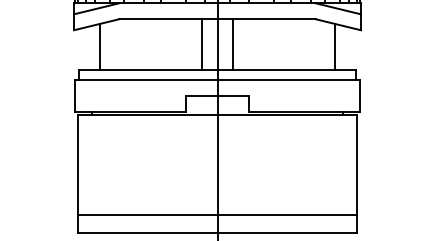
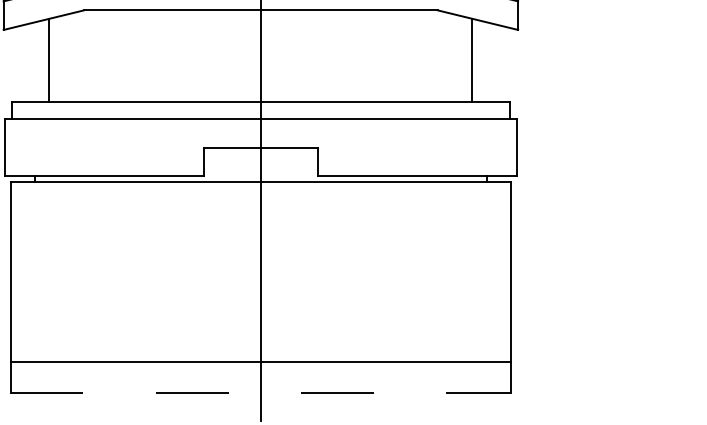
line: (201, 44) -> (232, 55), removed
line: (233, 44) -> (289, 55), removed
line: (217, 232) -> (260, 392), solid -> dashed

